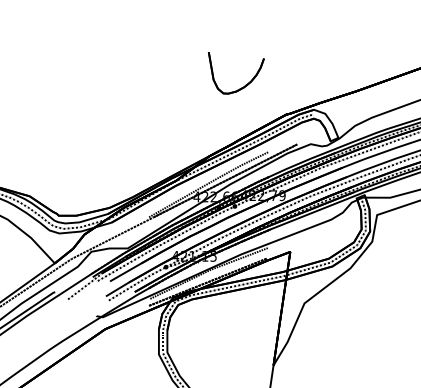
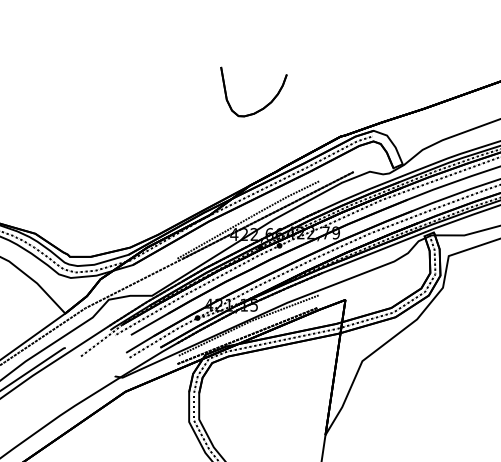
part: (245, 84) -> (264, 105), moved

